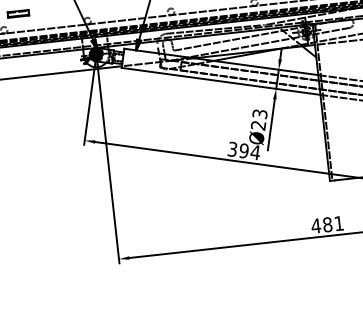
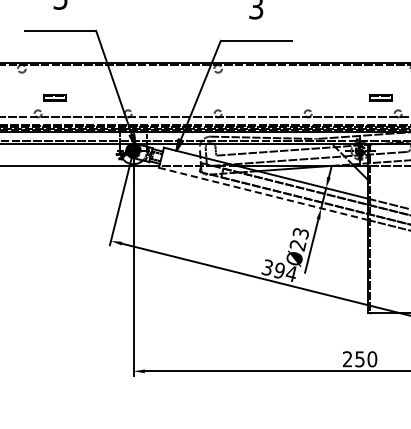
line: (221, 81) -> (263, 193), solid -> dashed
text: (327, 225) -> (359, 359), 481 -> 250

